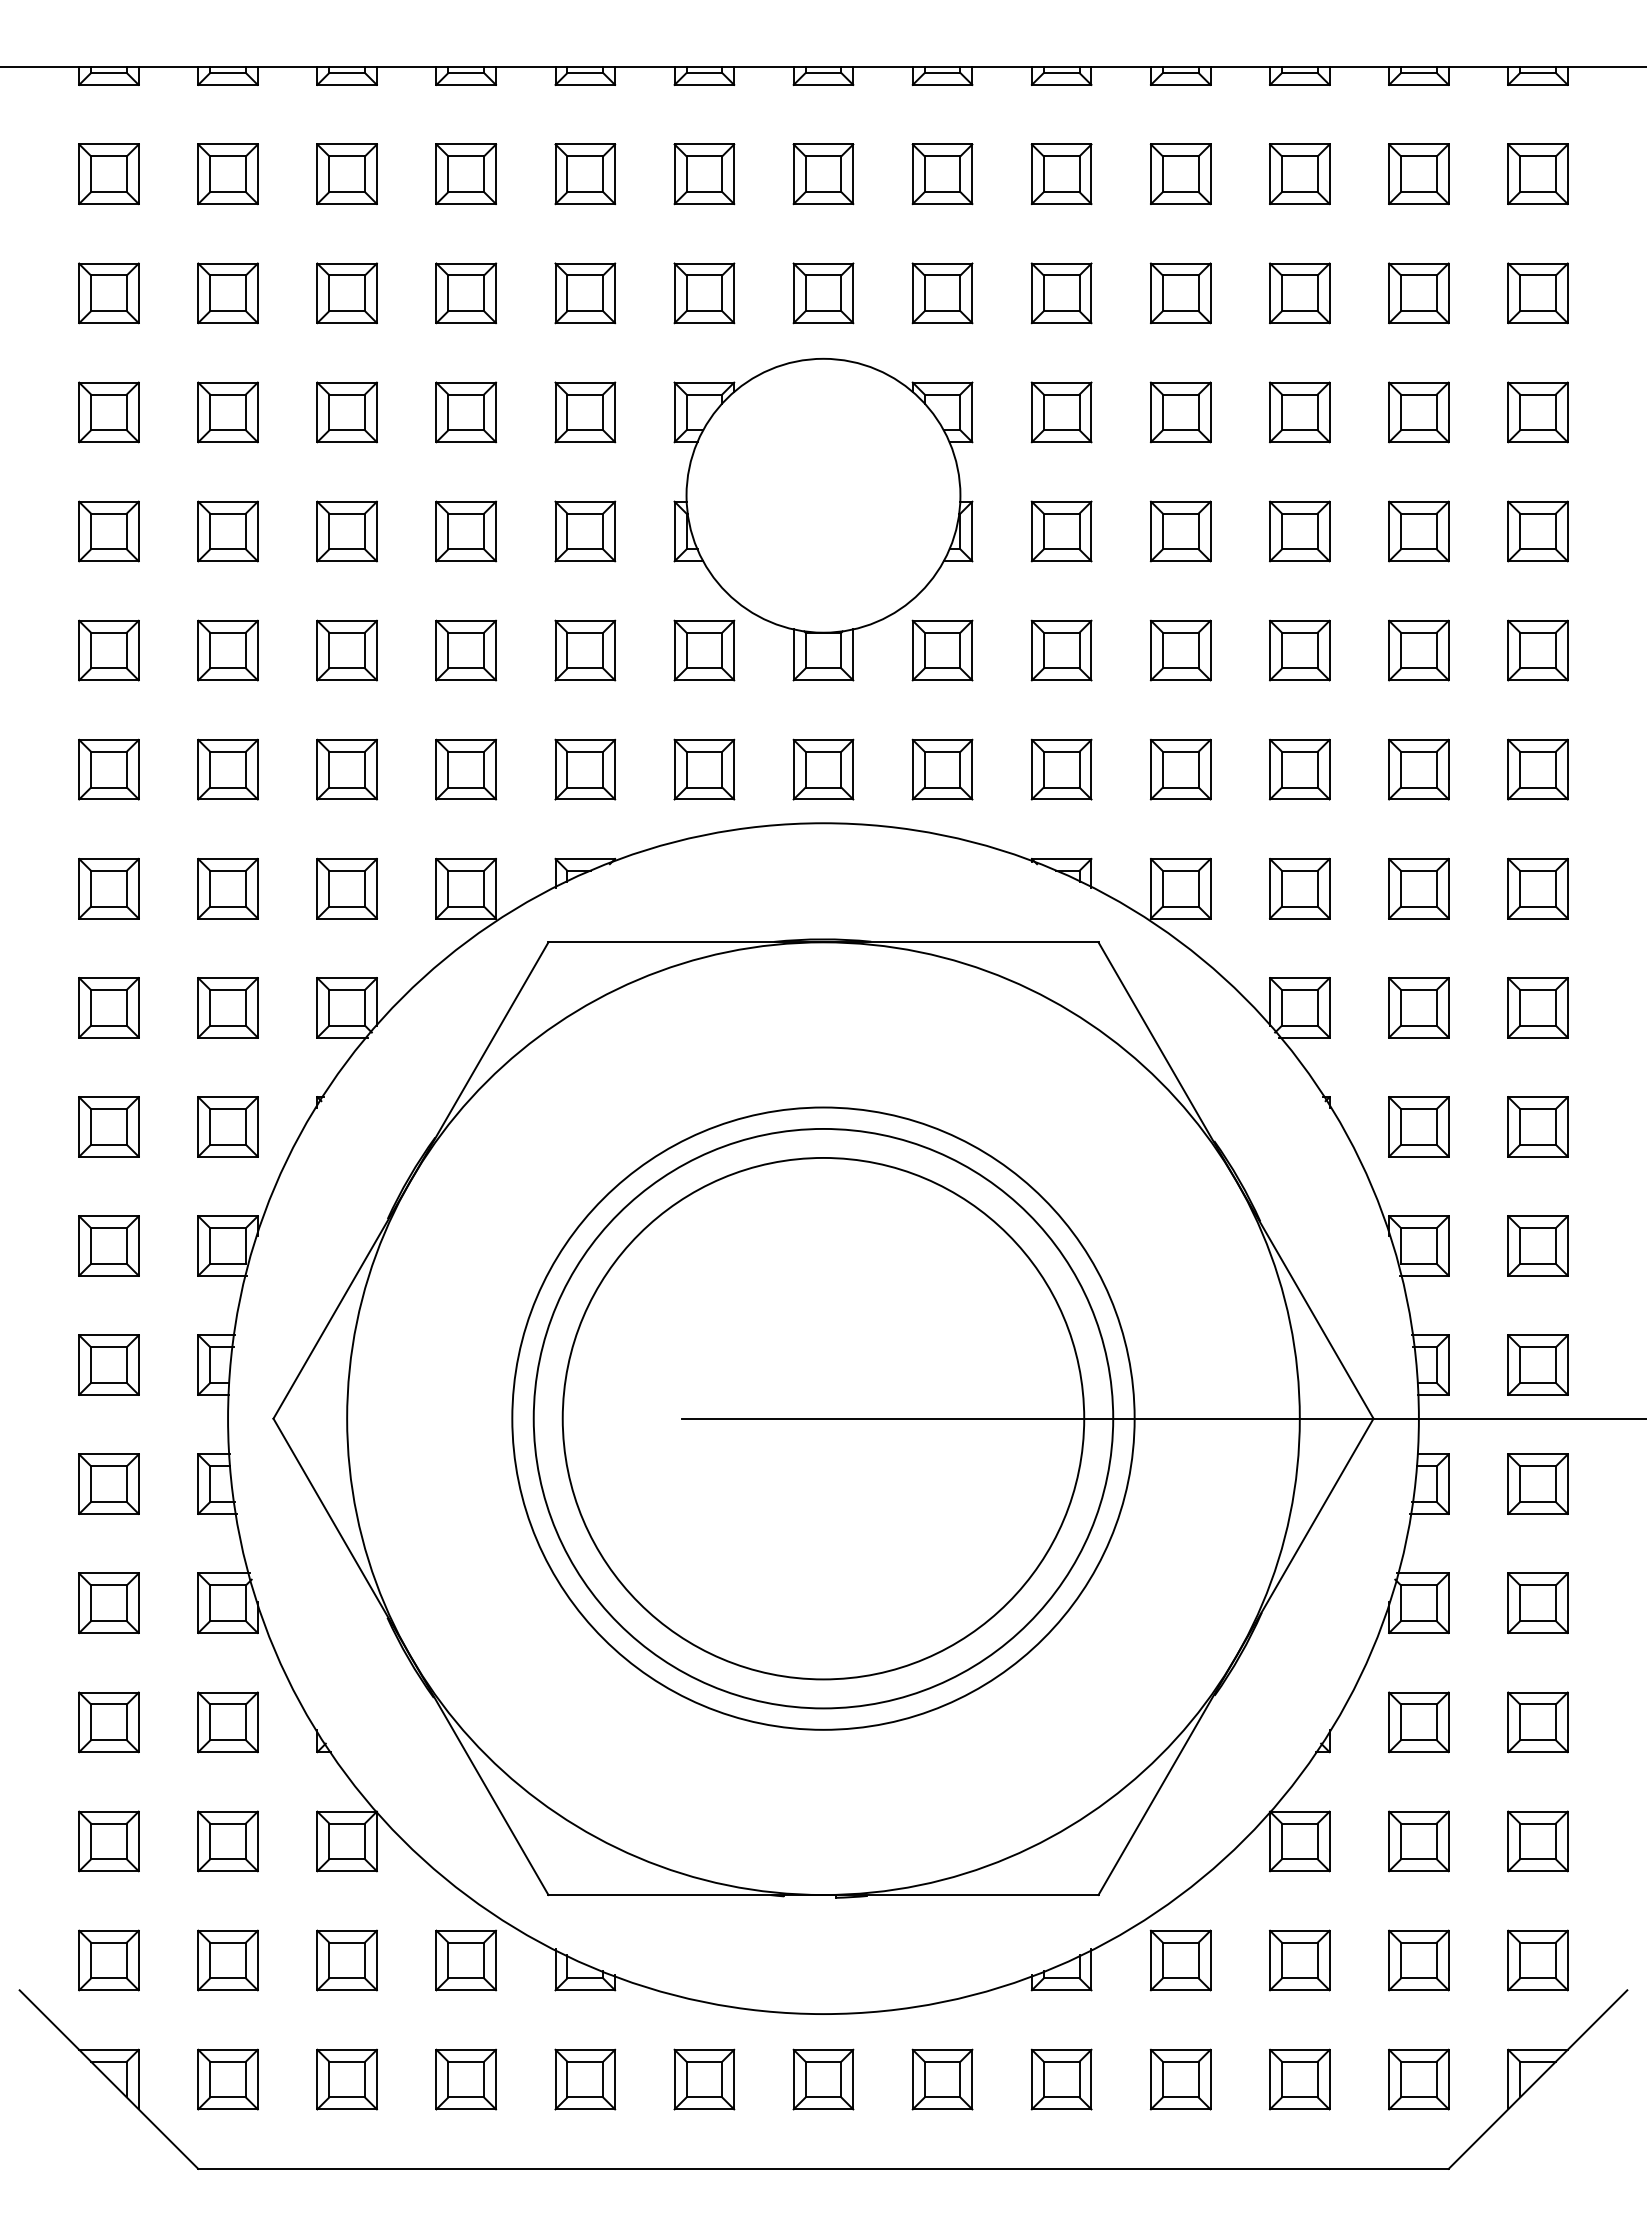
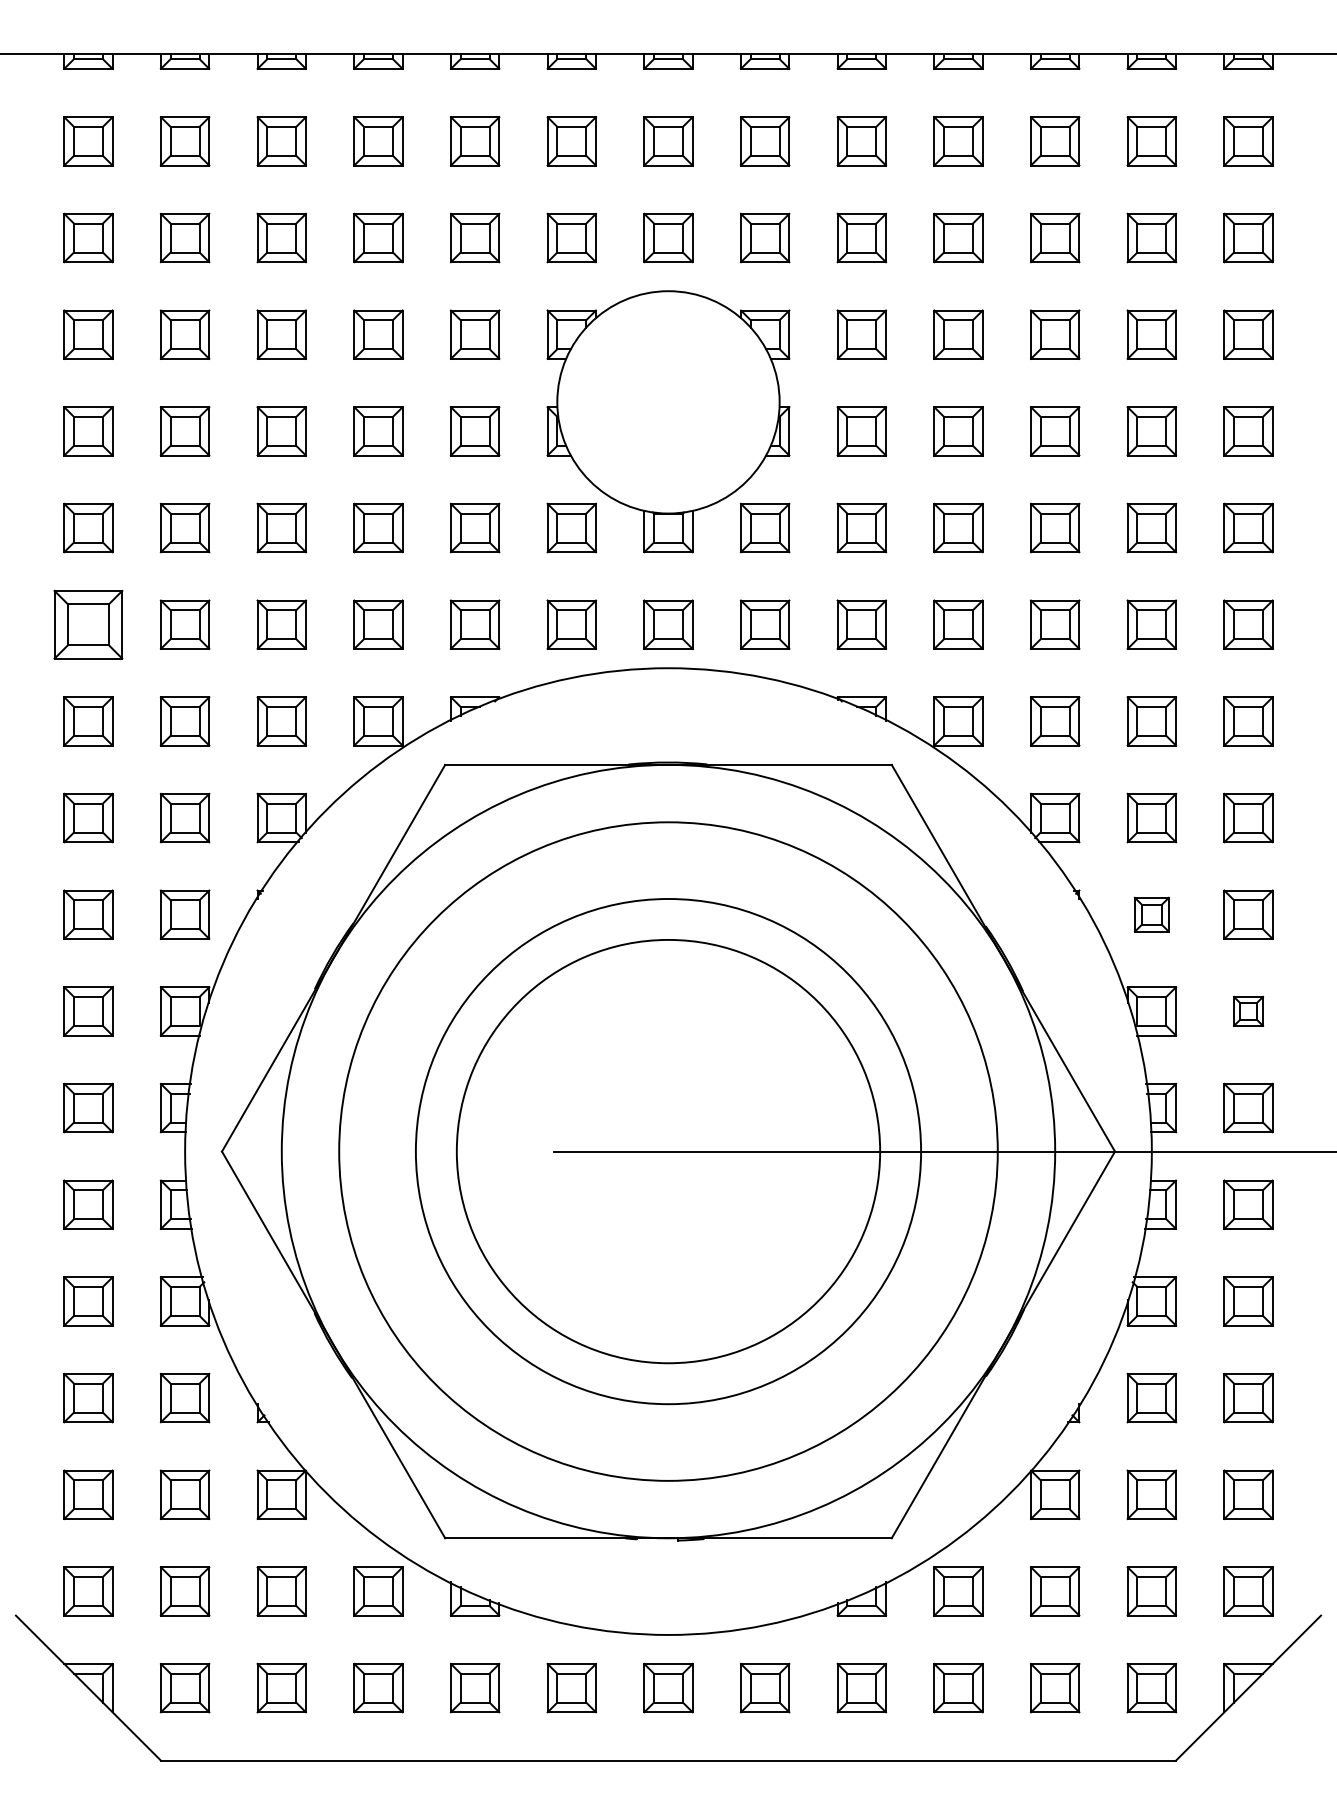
part: (108, 769) -> (88, 624), size x1.4
part: (1418, 1126) -> (1151, 914), size x0.7
part: (1537, 1245) -> (1248, 1011), size x0.6
circle: (823, 1418) -> (668, 1151), size x1.4

